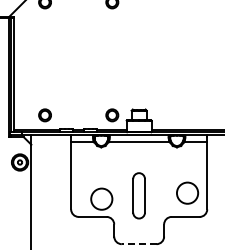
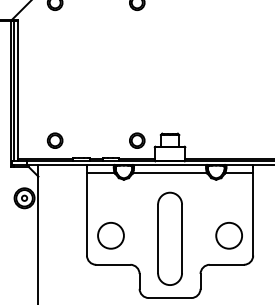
part: (138, 195) -> (169, 238), size x1.67
circle: (101, 198) -> (110, 234), moved
line: (138, 244) -> (169, 298), dashed -> solid

